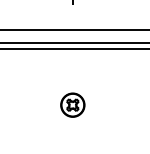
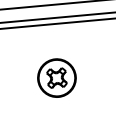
part: (72, 104) -> (56, 77), size x1.67

